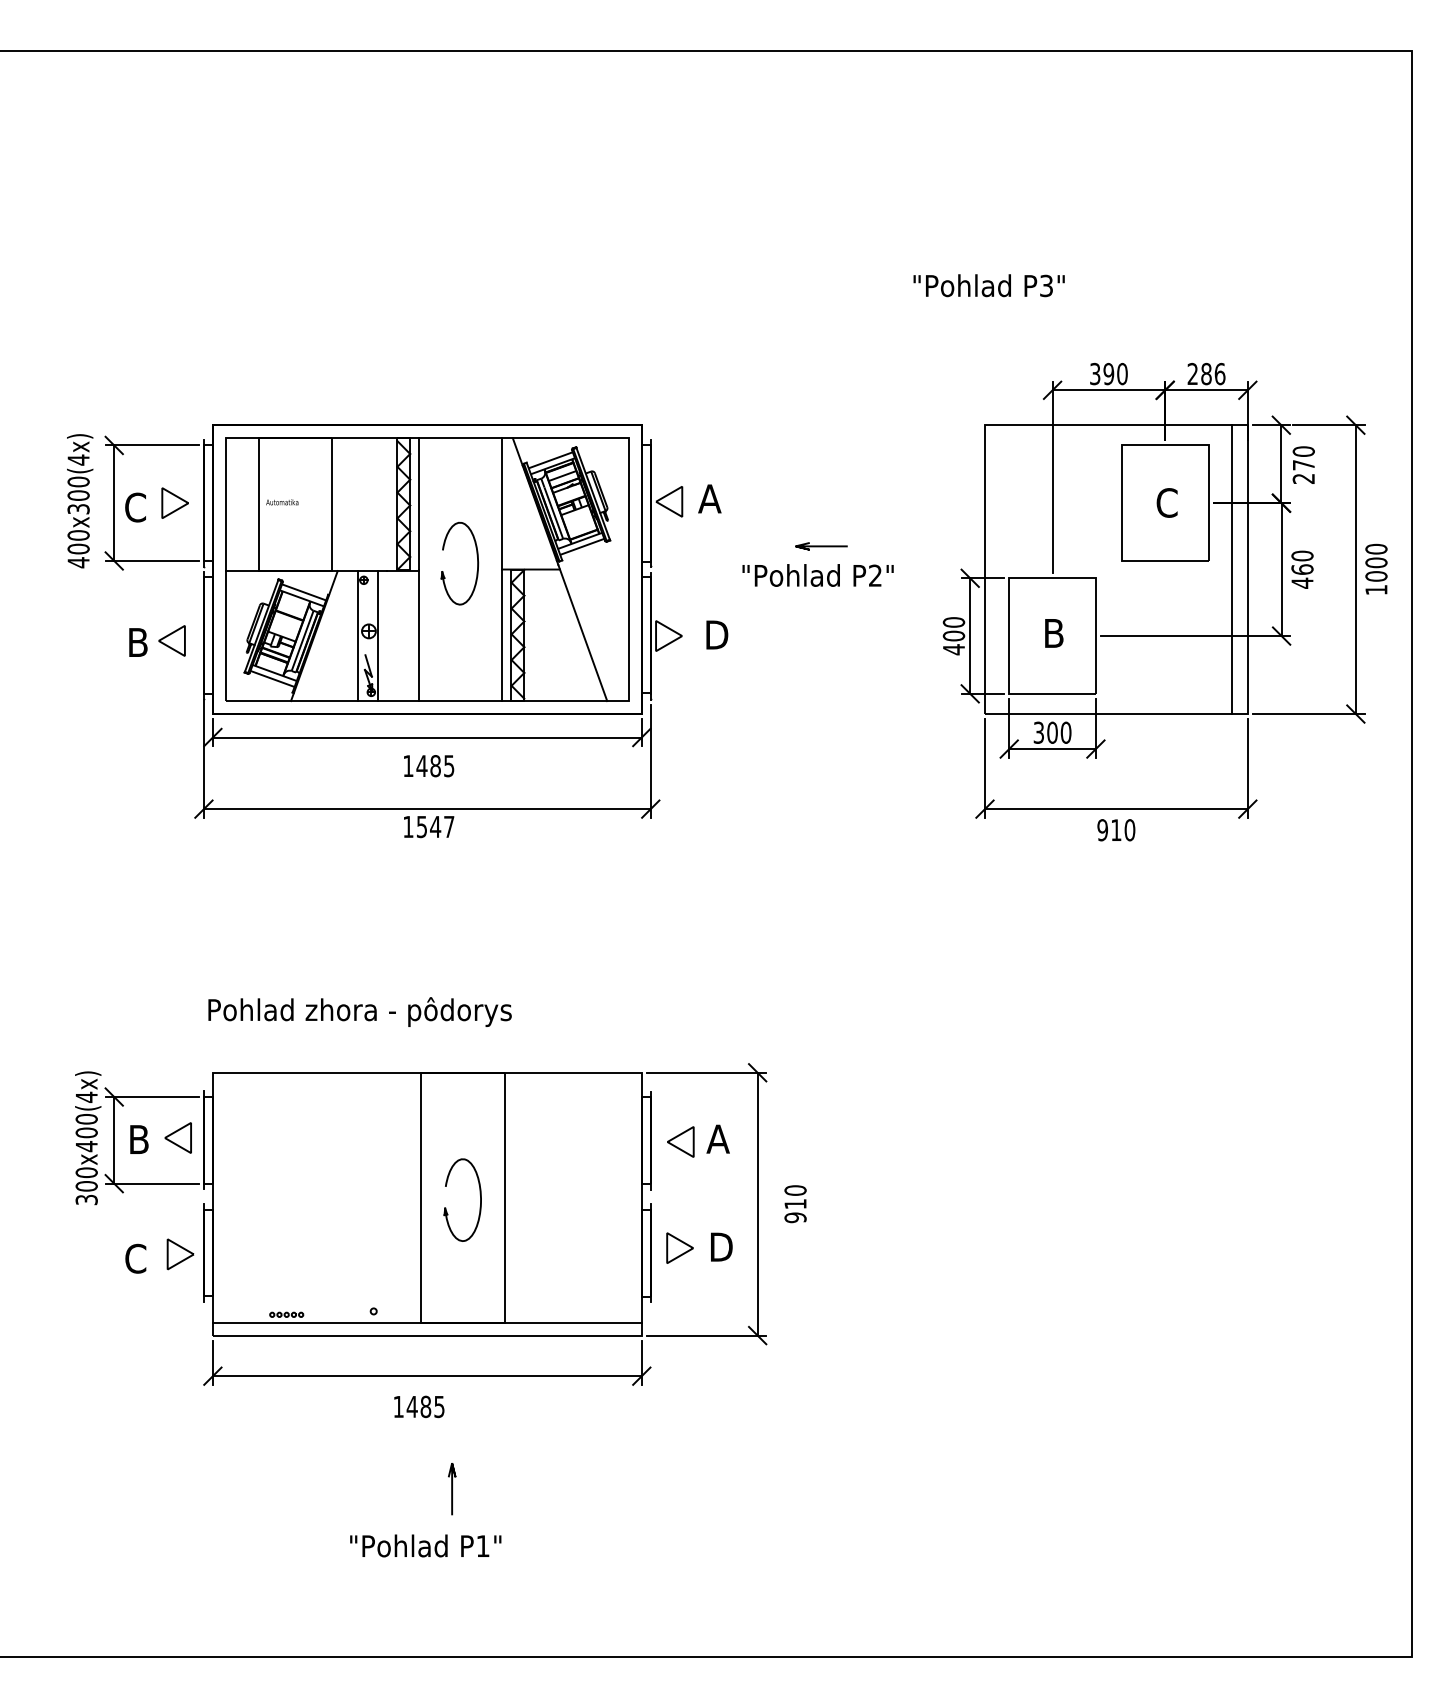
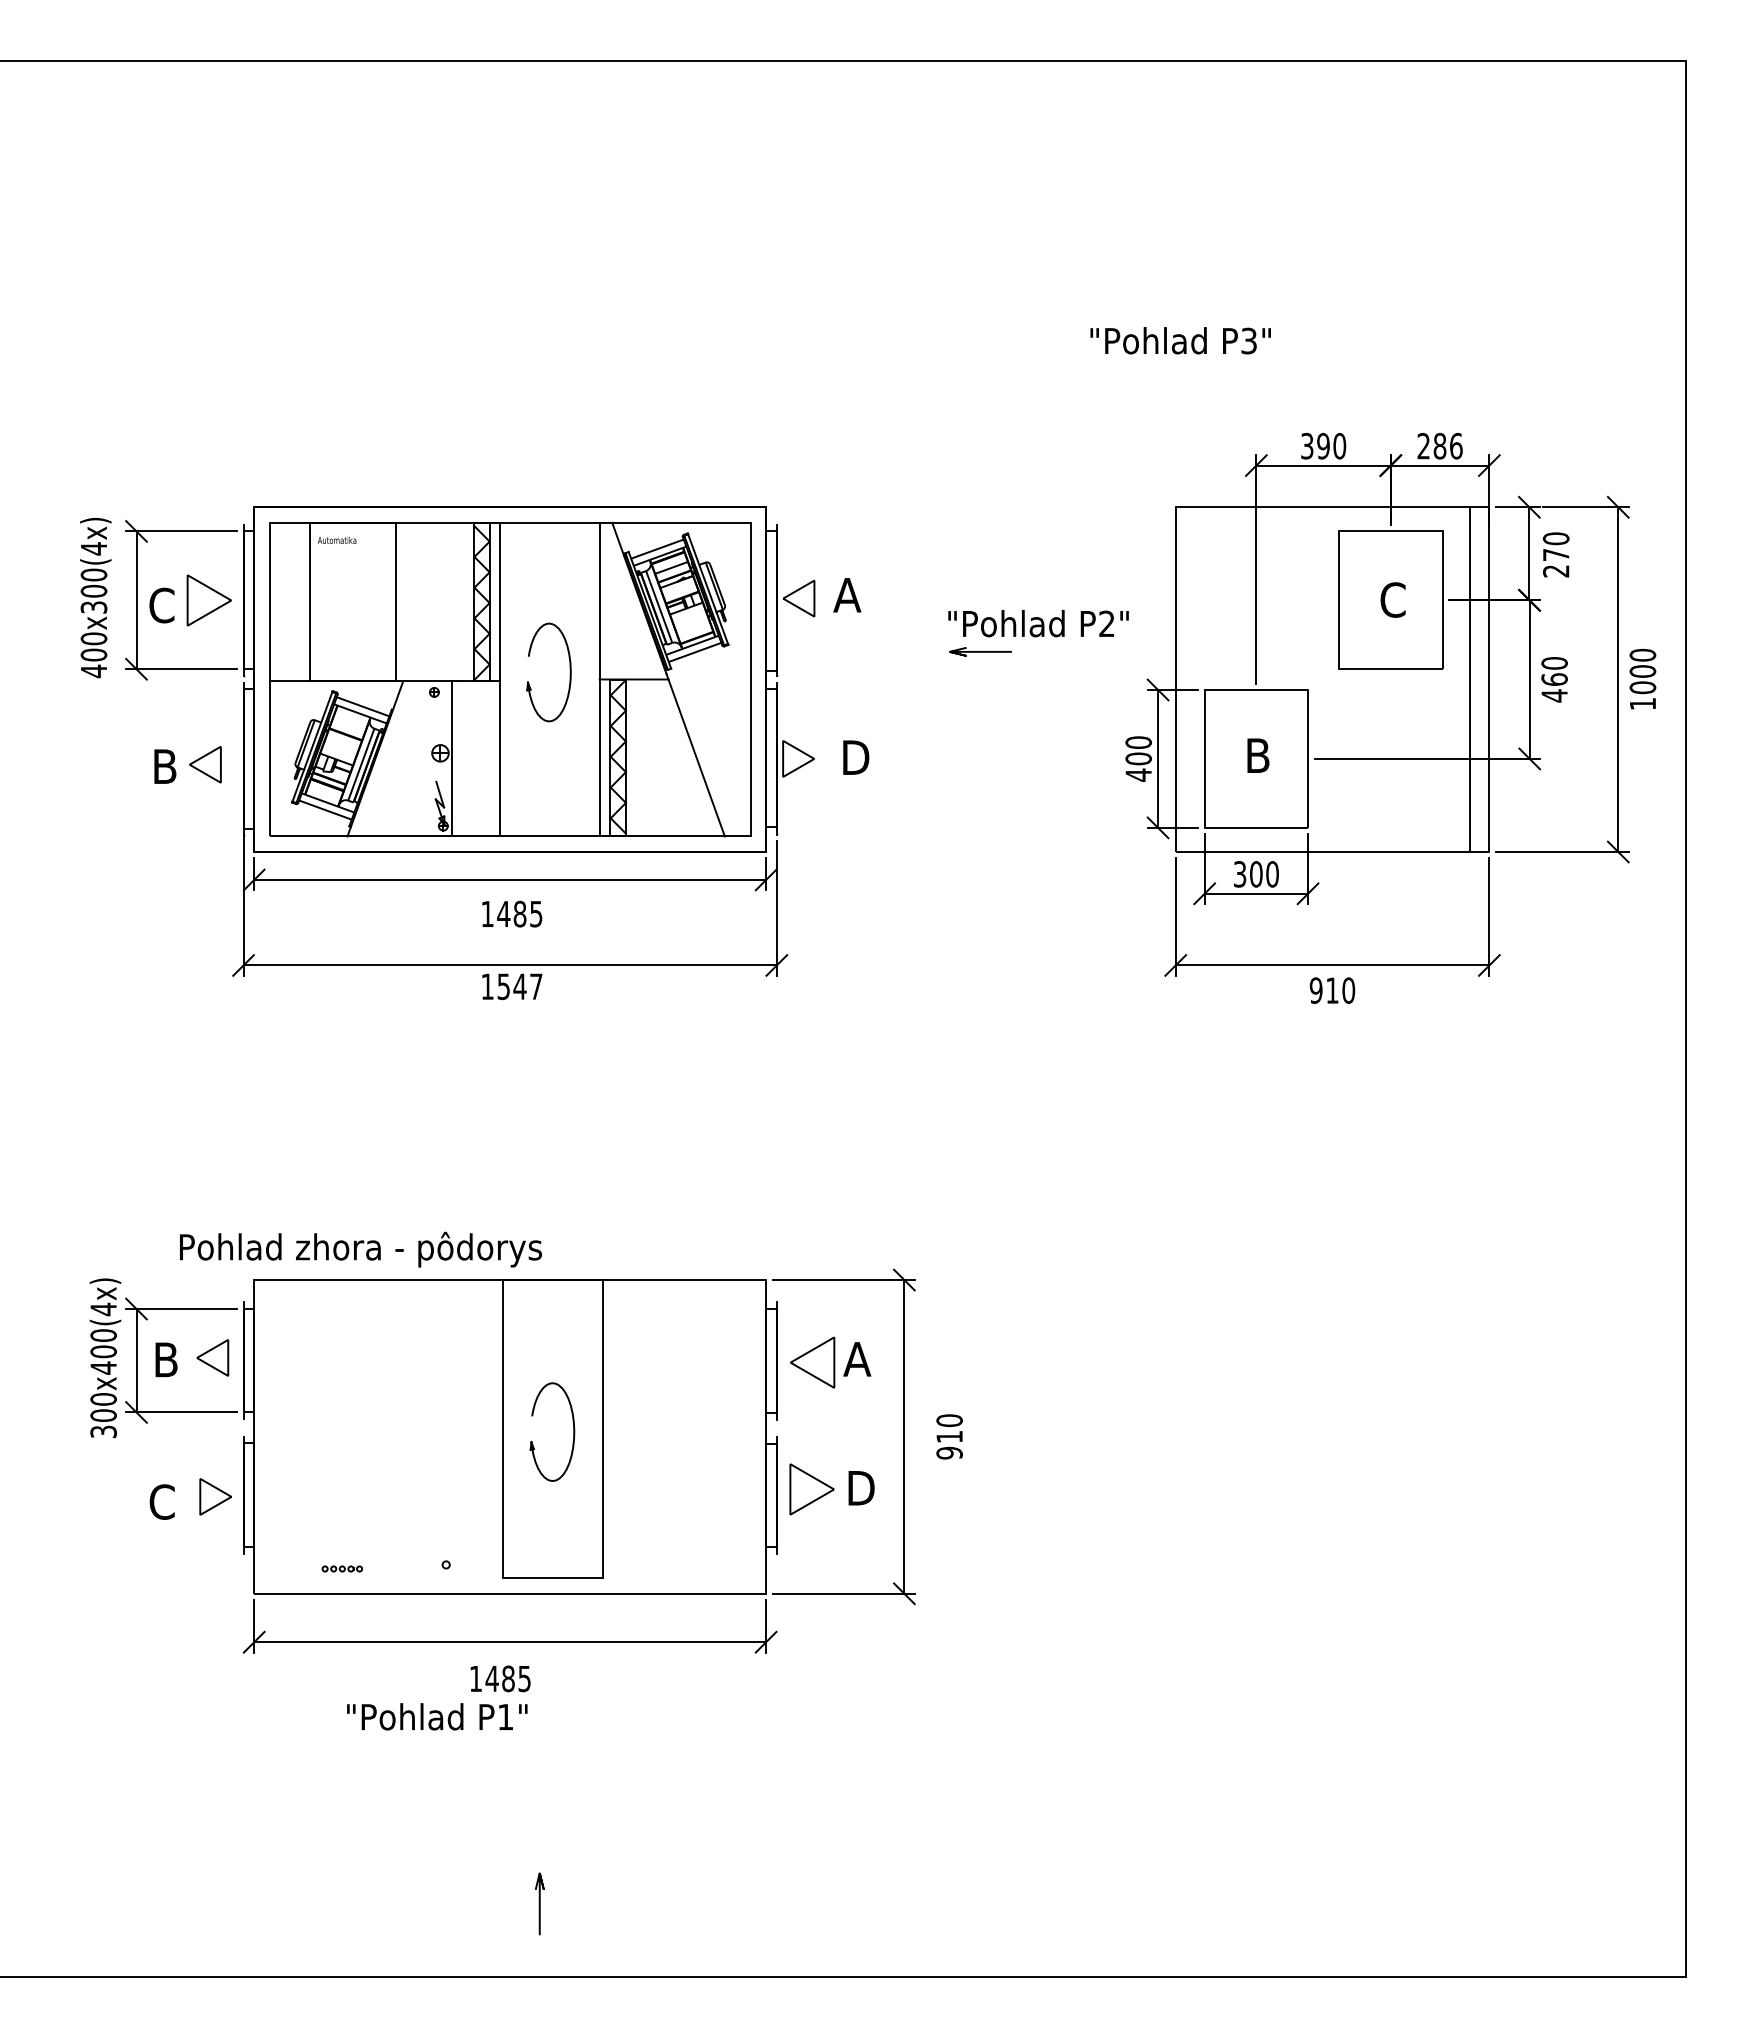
text: (282, 501) -> (337, 539), moved
part: (175, 502) -> (209, 599), size x1.4
text: (818, 575) -> (1038, 623), moved
line: (358, 635) -> (427, 758), removed
text: (359, 1011) -> (360, 1249), moved
part: (680, 1141) -> (812, 1362), size x1.4
part: (679, 1248) -> (811, 1489), size x1.4
line: (427, 1322) -> (510, 1578), removed
line: (451, 1488) -> (539, 1903), moved
text: (425, 1545) -> (437, 1716), moved

